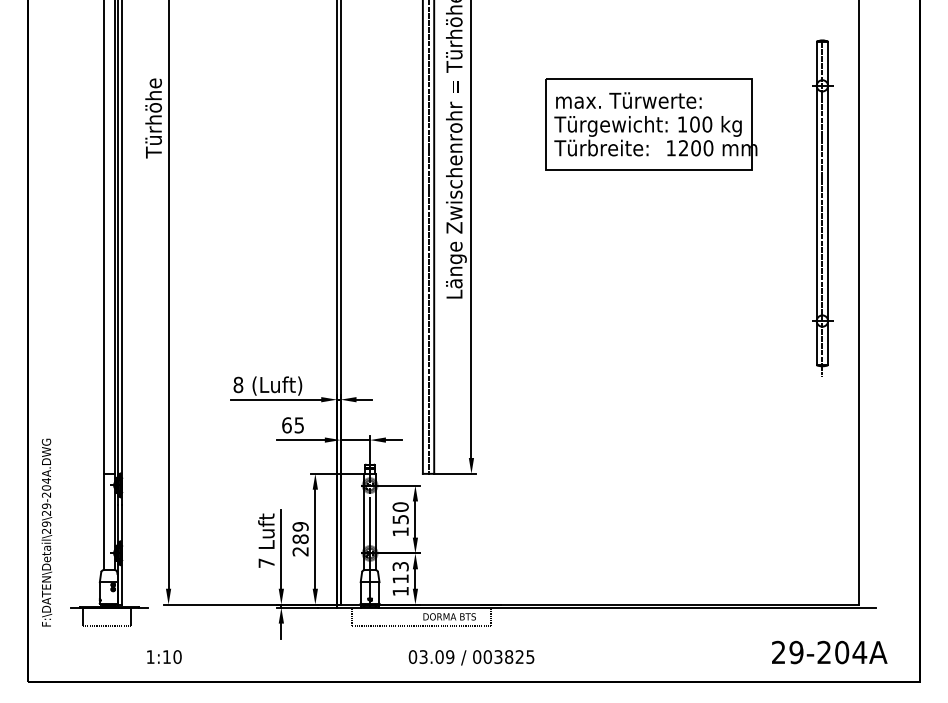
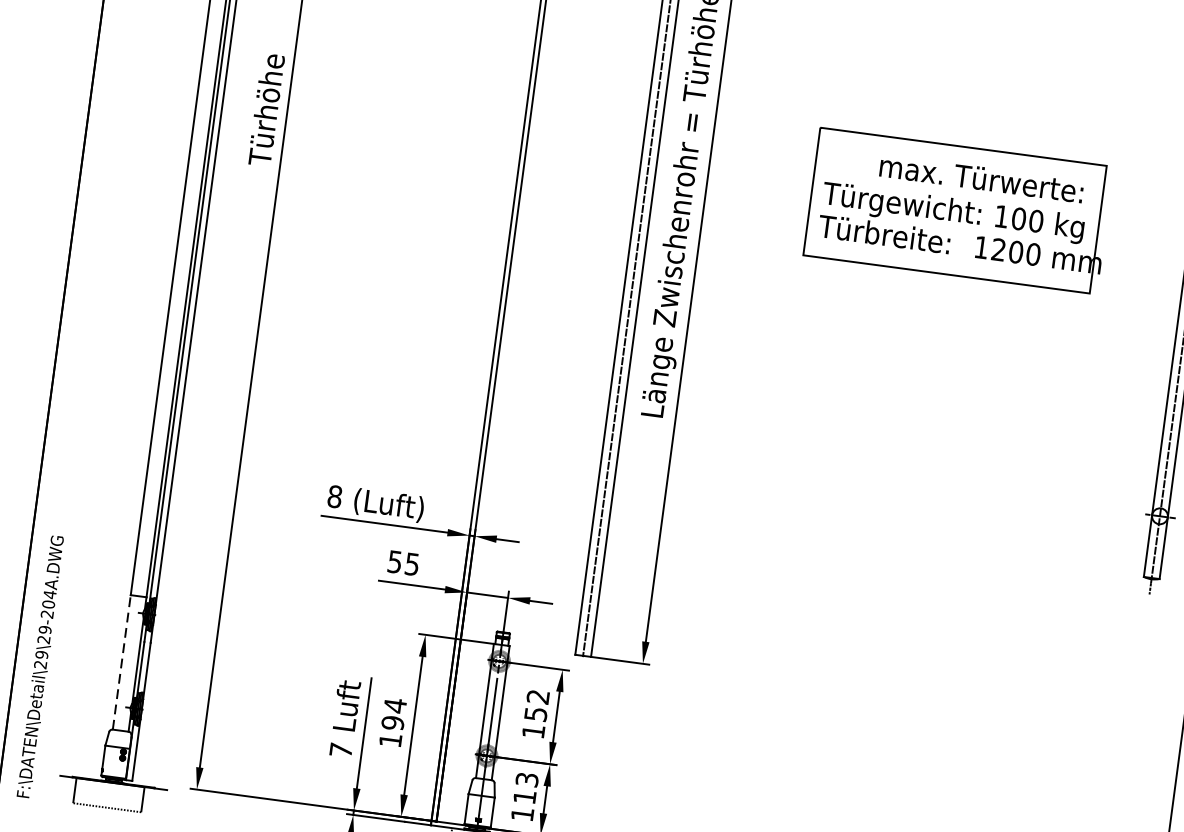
text: (628, 100) -> (981, 178), moved
text: (286, 425) -> (394, 562), 65 -> 55
text: (400, 506) -> (538, 696), 150 -> 152
line: (103, 521) -> (121, 661), solid -> dashed
text: (300, 538) -> (392, 722), 289 -> 194

